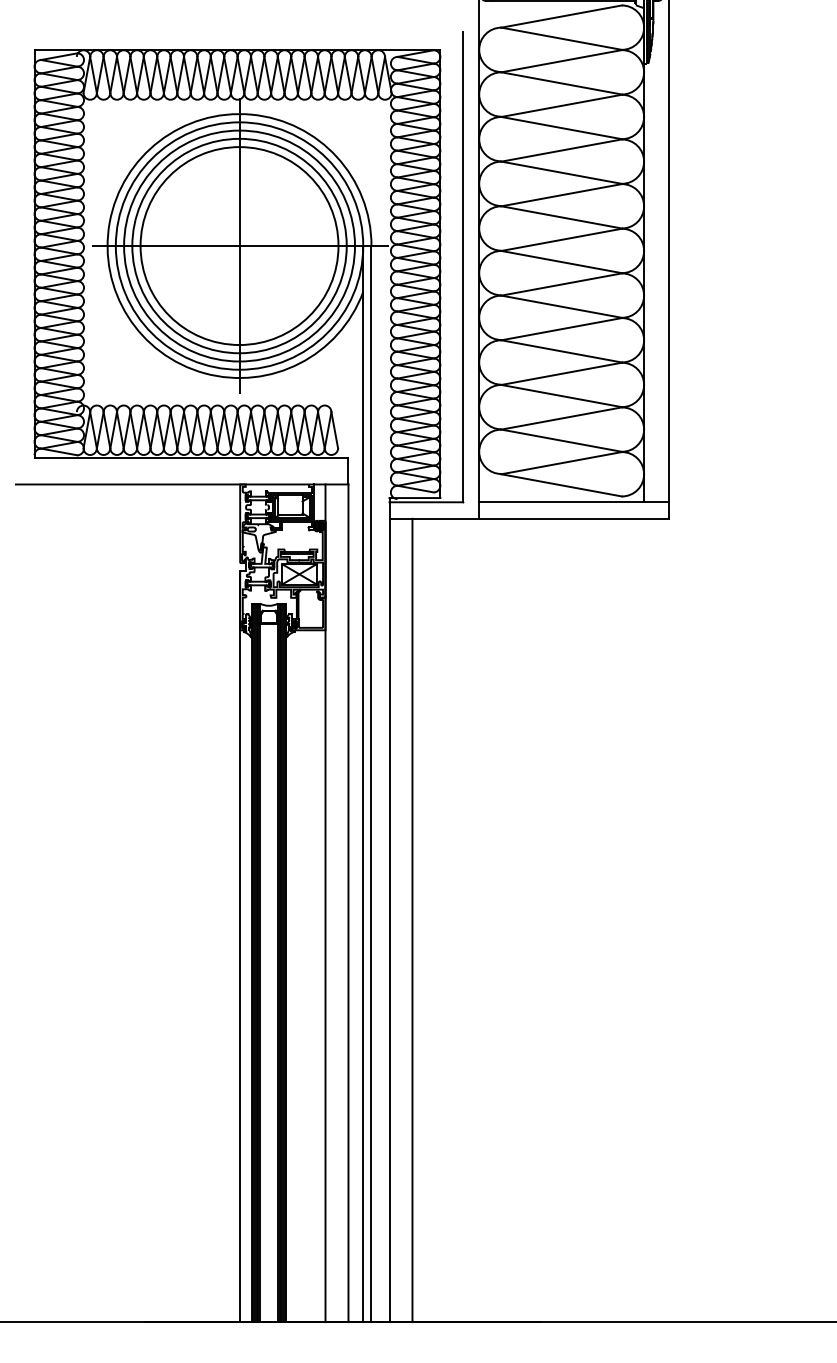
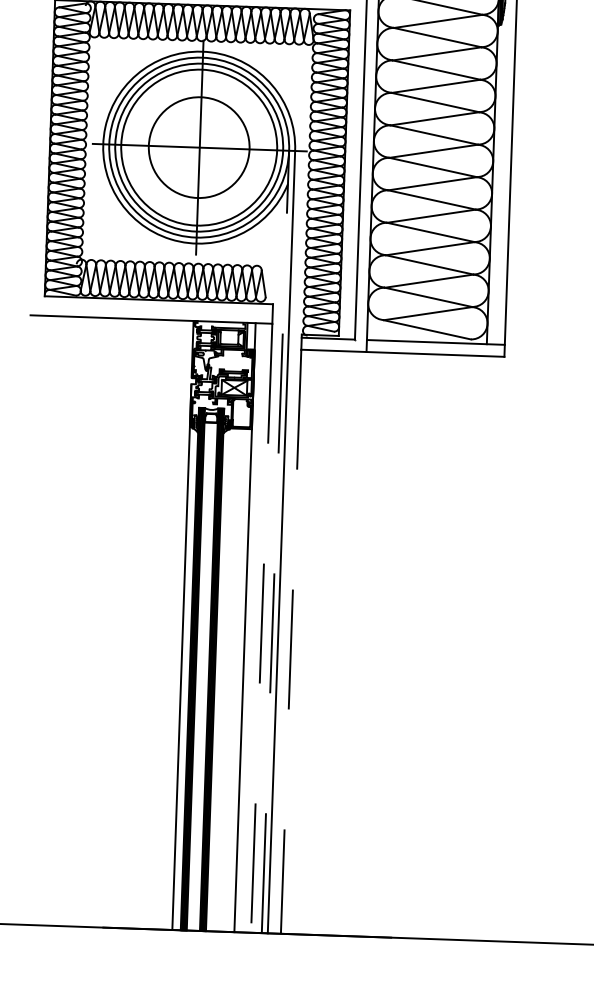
circle: (239, 246) -> (199, 147), size x0.7
line: (363, 783) -> (275, 541), solid -> dashed
line: (348, 903) -> (261, 628), solid -> dashed
line: (389, 920) -> (291, 641), solid -> dashed
line: (412, 920) -> (307, 642), removed

